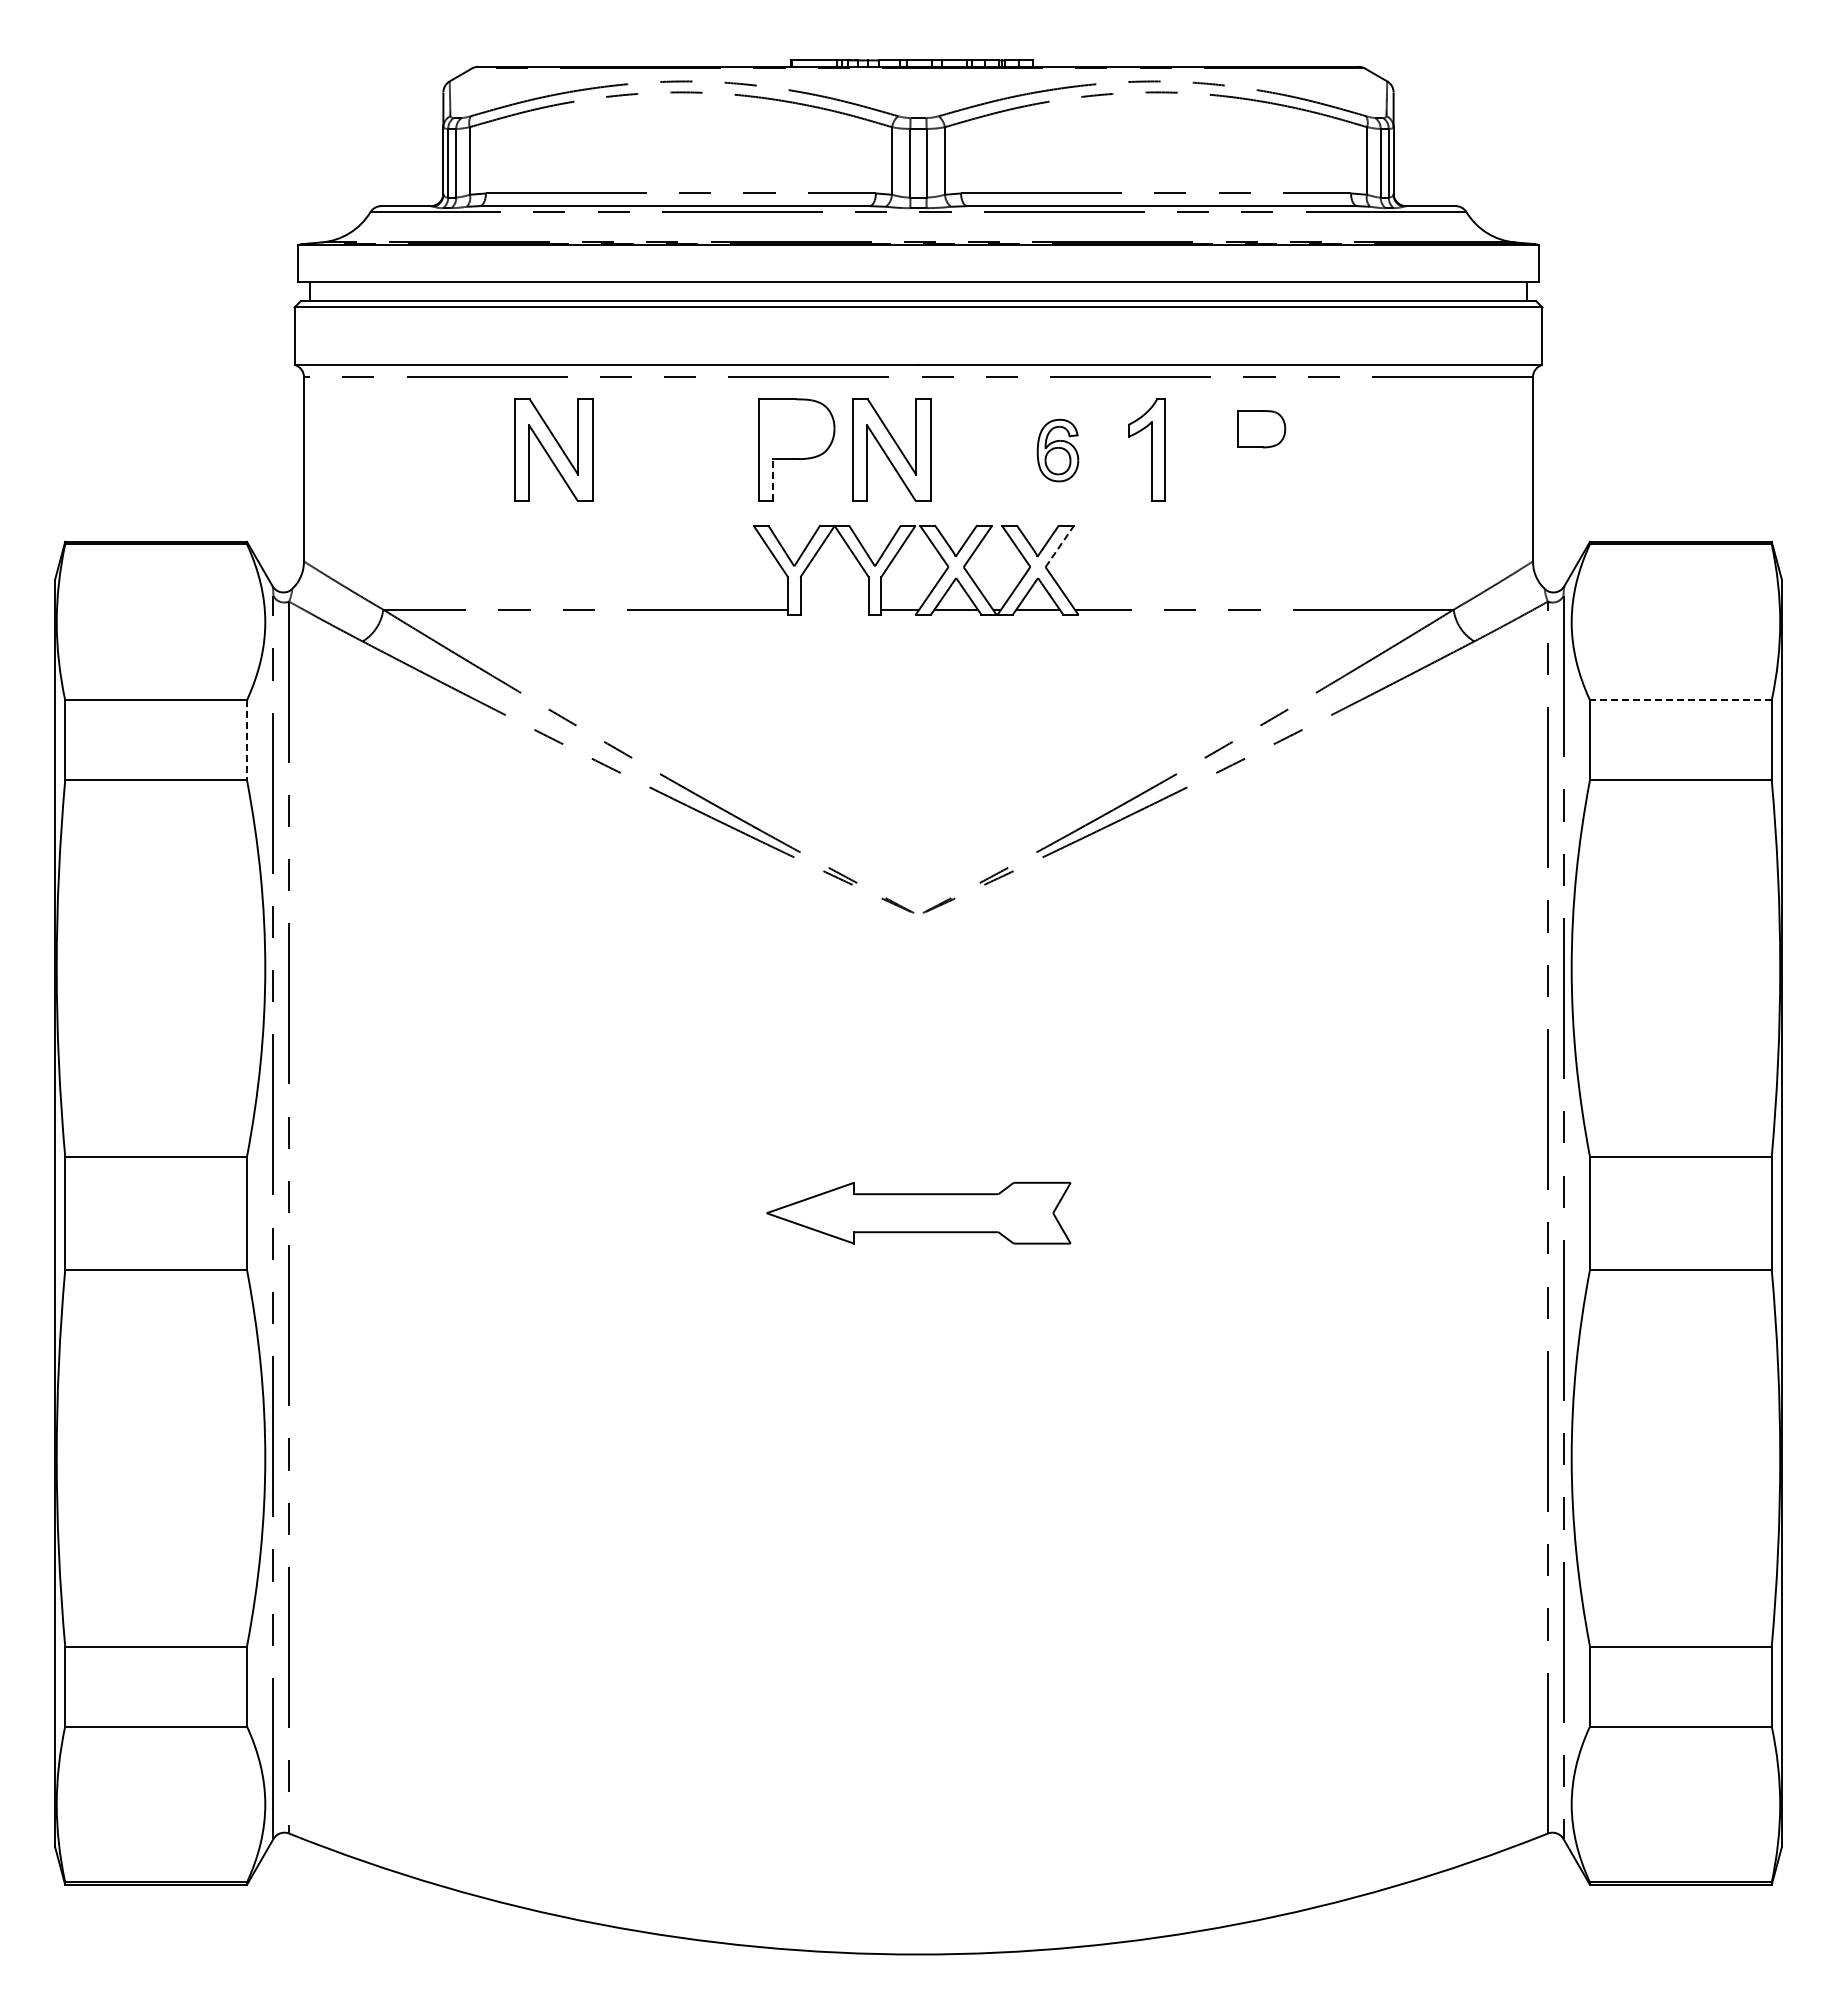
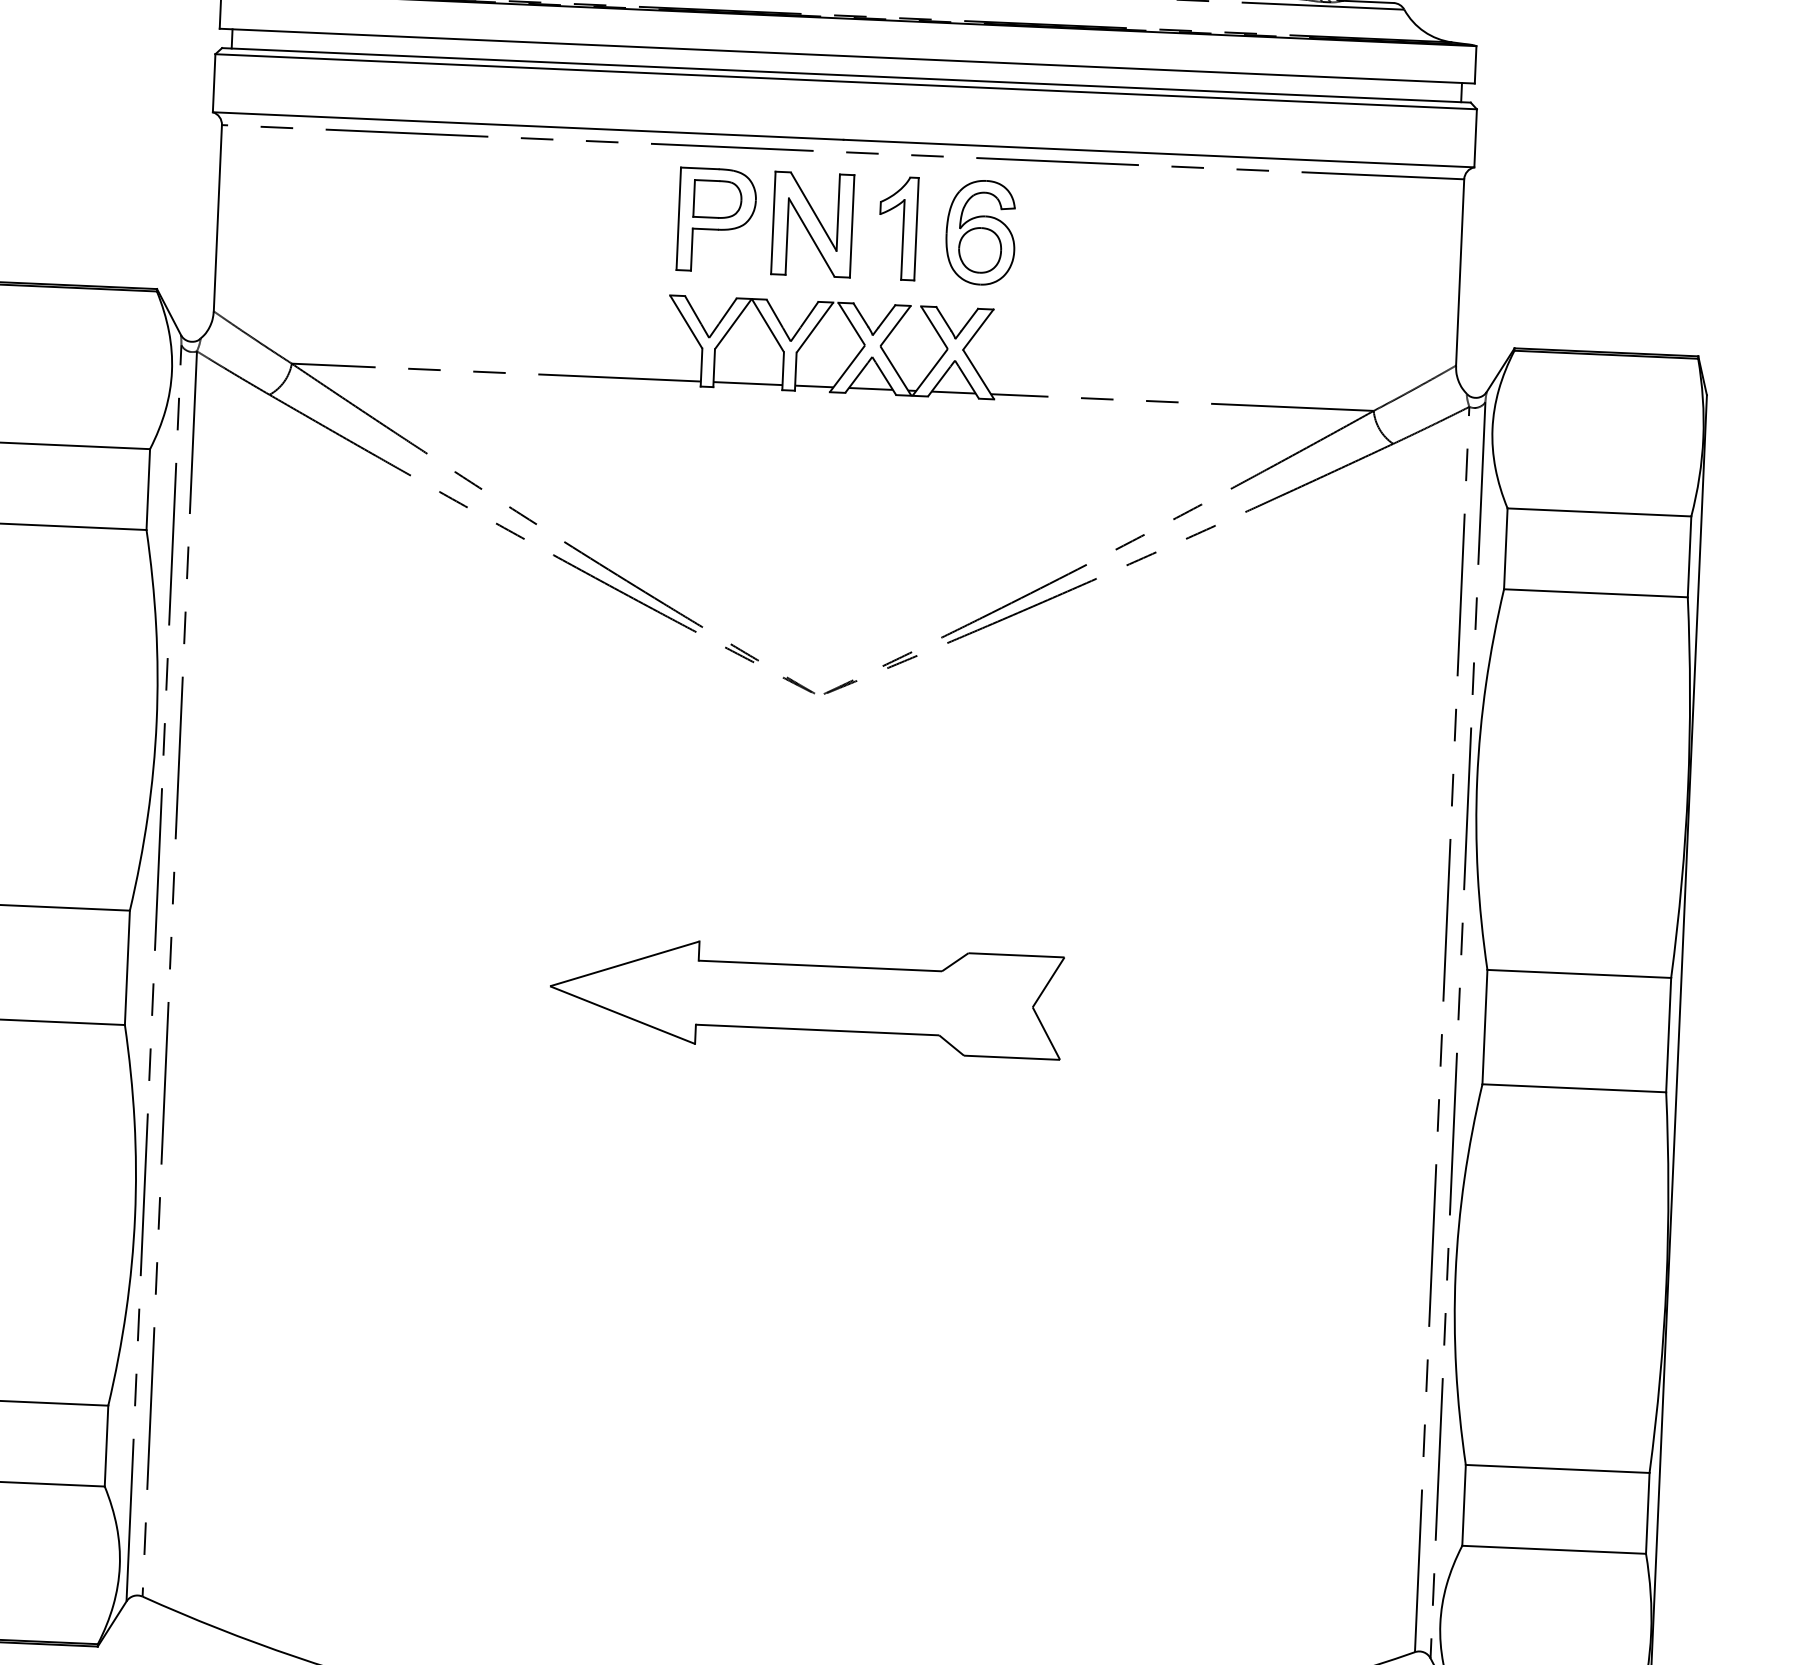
part: (1261, 429) -> (717, 199), moved
part: (553, 449) -> (470, 209), removed
part: (1146, 449) -> (897, 227), moved
part: (1057, 450) -> (980, 232), size x1.67
line: (773, 479) -> (691, 249), dashed -> solid
line: (1059, 546) -> (978, 329), dashed -> solid
line: (834, 609) -> (747, 383), added
line: (1680, 700) -> (1599, 512), dashed -> solid
line: (247, 740) -> (148, 489), dashed -> solid
part: (918, 1212) -> (806, 996), size x1.67

